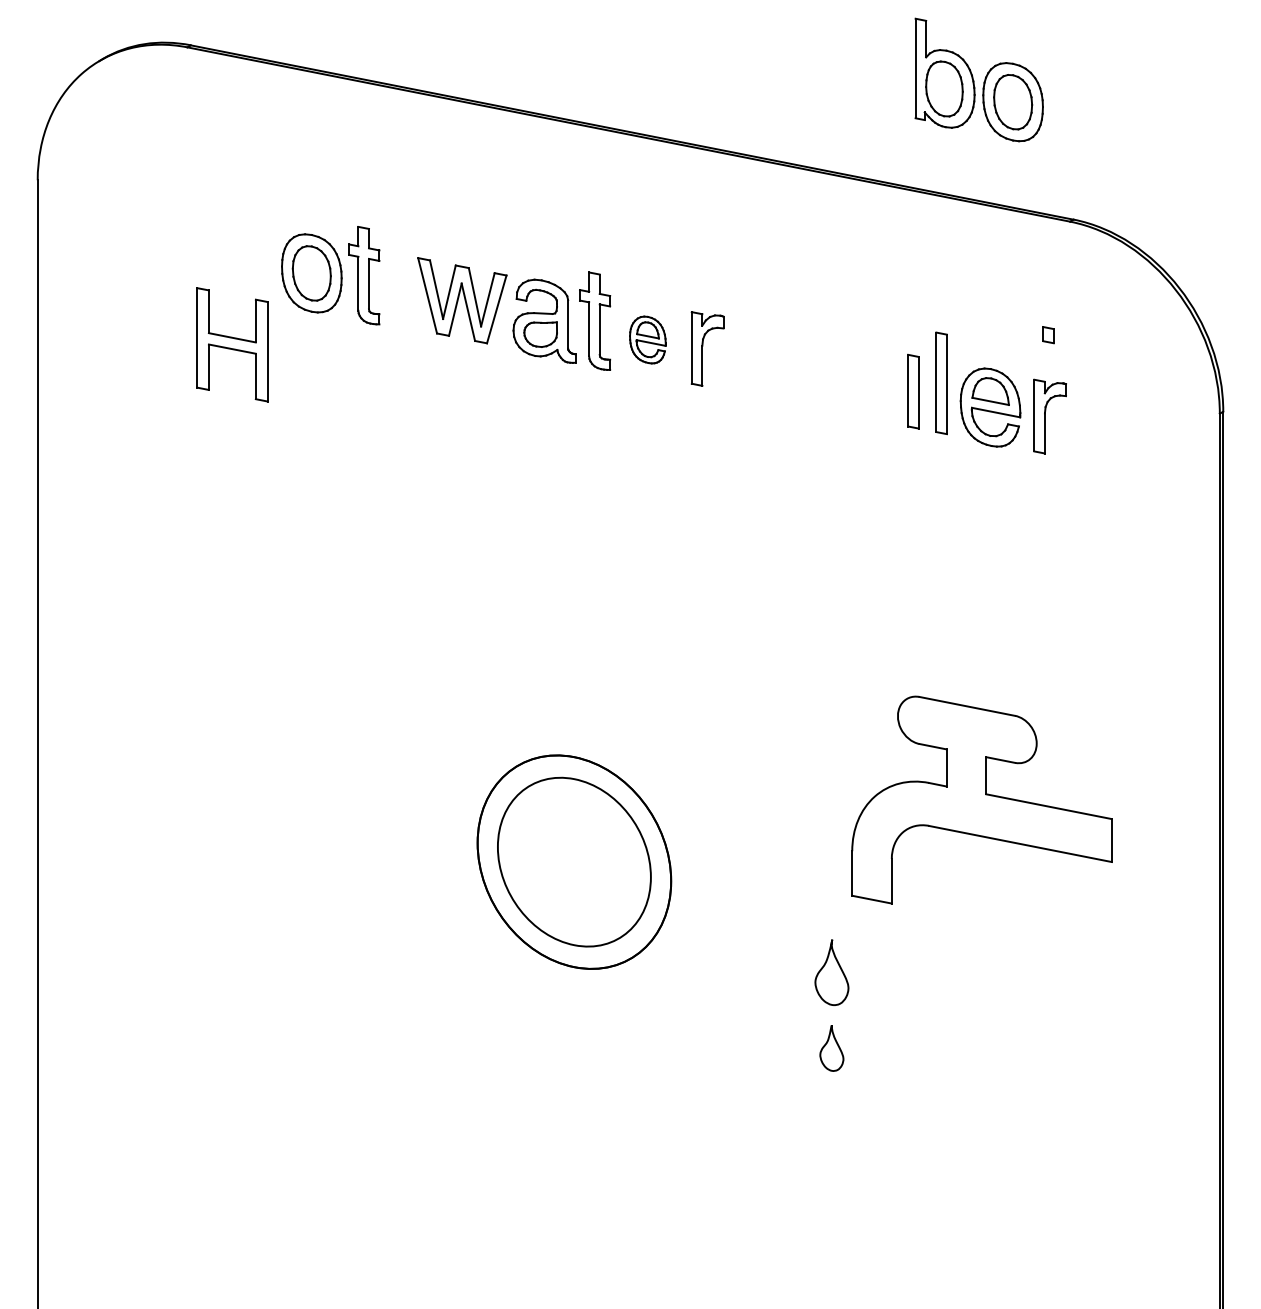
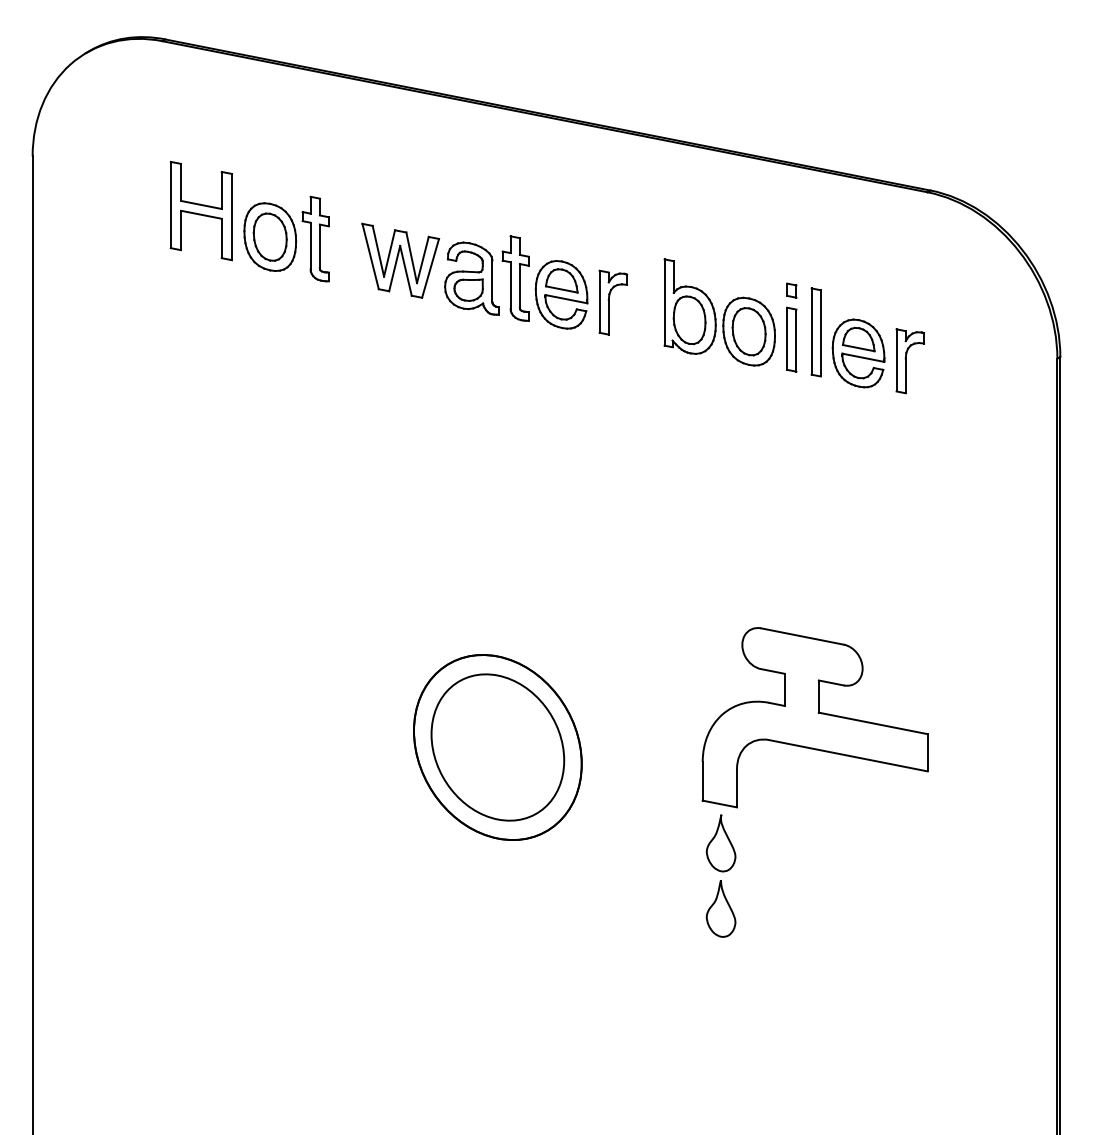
part: (978, 80) -> (719, 312), moved
part: (1048, 334) -> (791, 290), moved
part: (647, 339) -> (561, 294), size x1.67
part: (231, 344) -> (200, 210), moved
part: (981, 799) -> (814, 717), moved
part: (831, 1047) -> (720, 908), size x1.43

